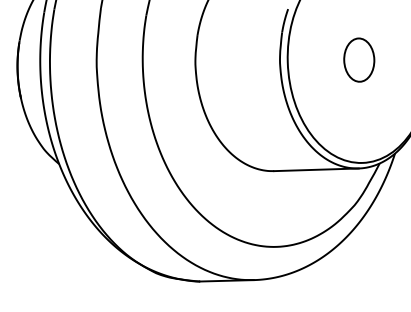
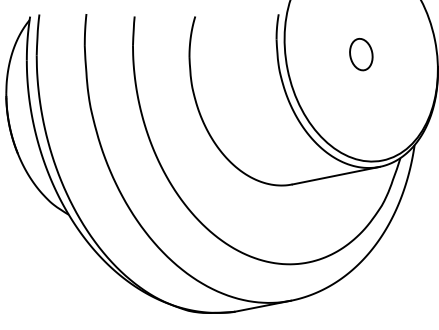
part: (359, 60) -> (361, 54), size x0.7

